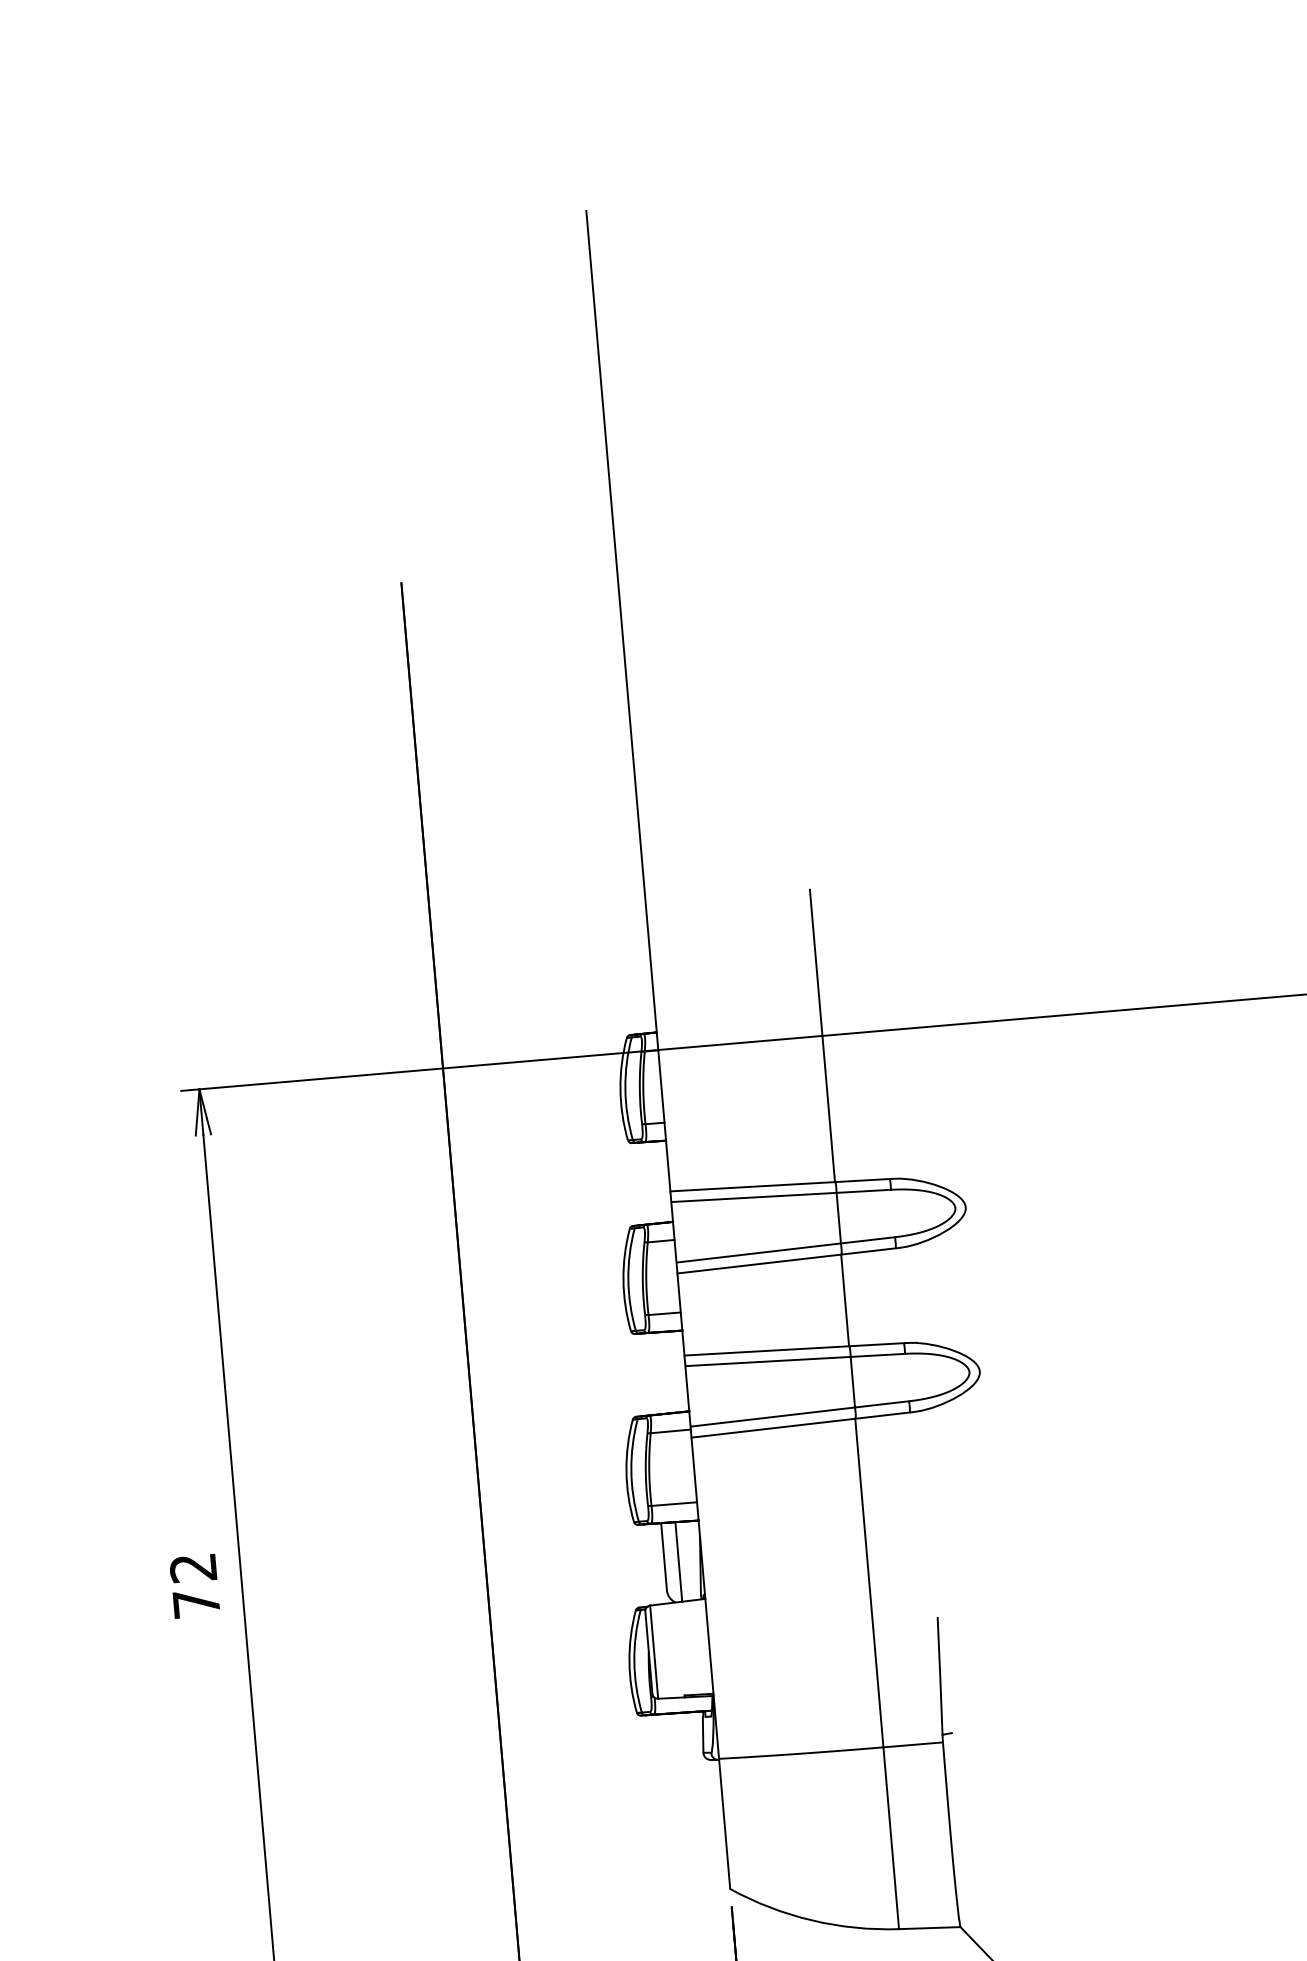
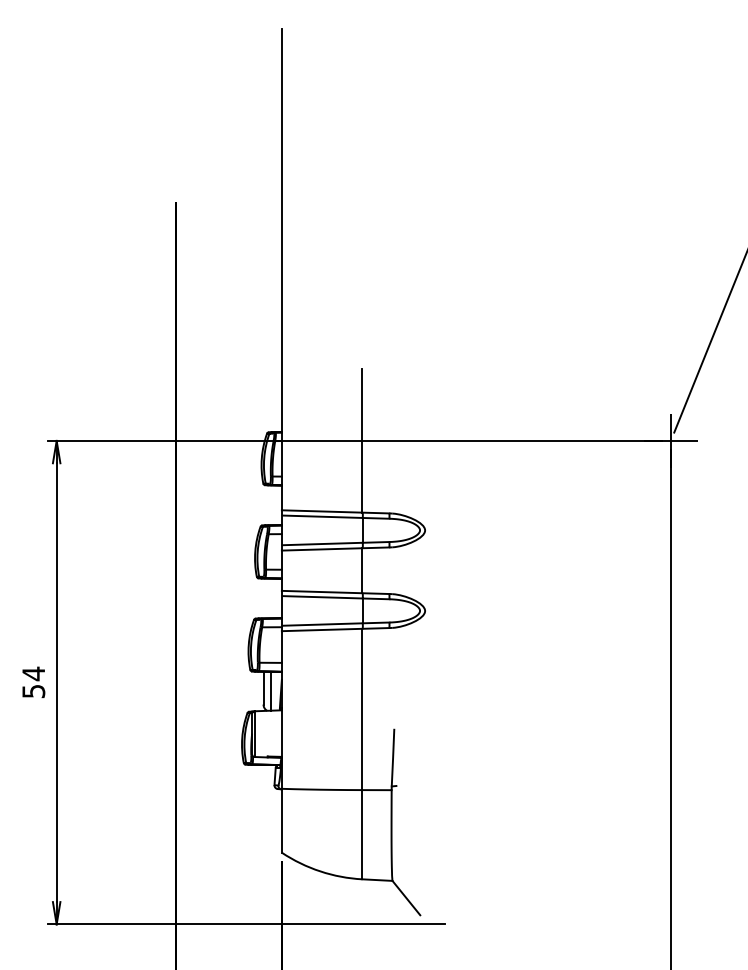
text: (194, 1585) -> (33, 682), 72 -> 54

